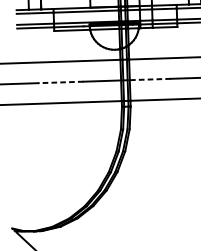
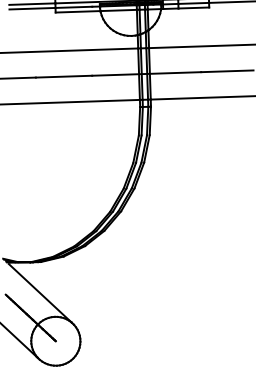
line: (149, 79) -> (174, 73), dashed -> solid
line: (60, 82) -> (63, 76), dashed -> solid

